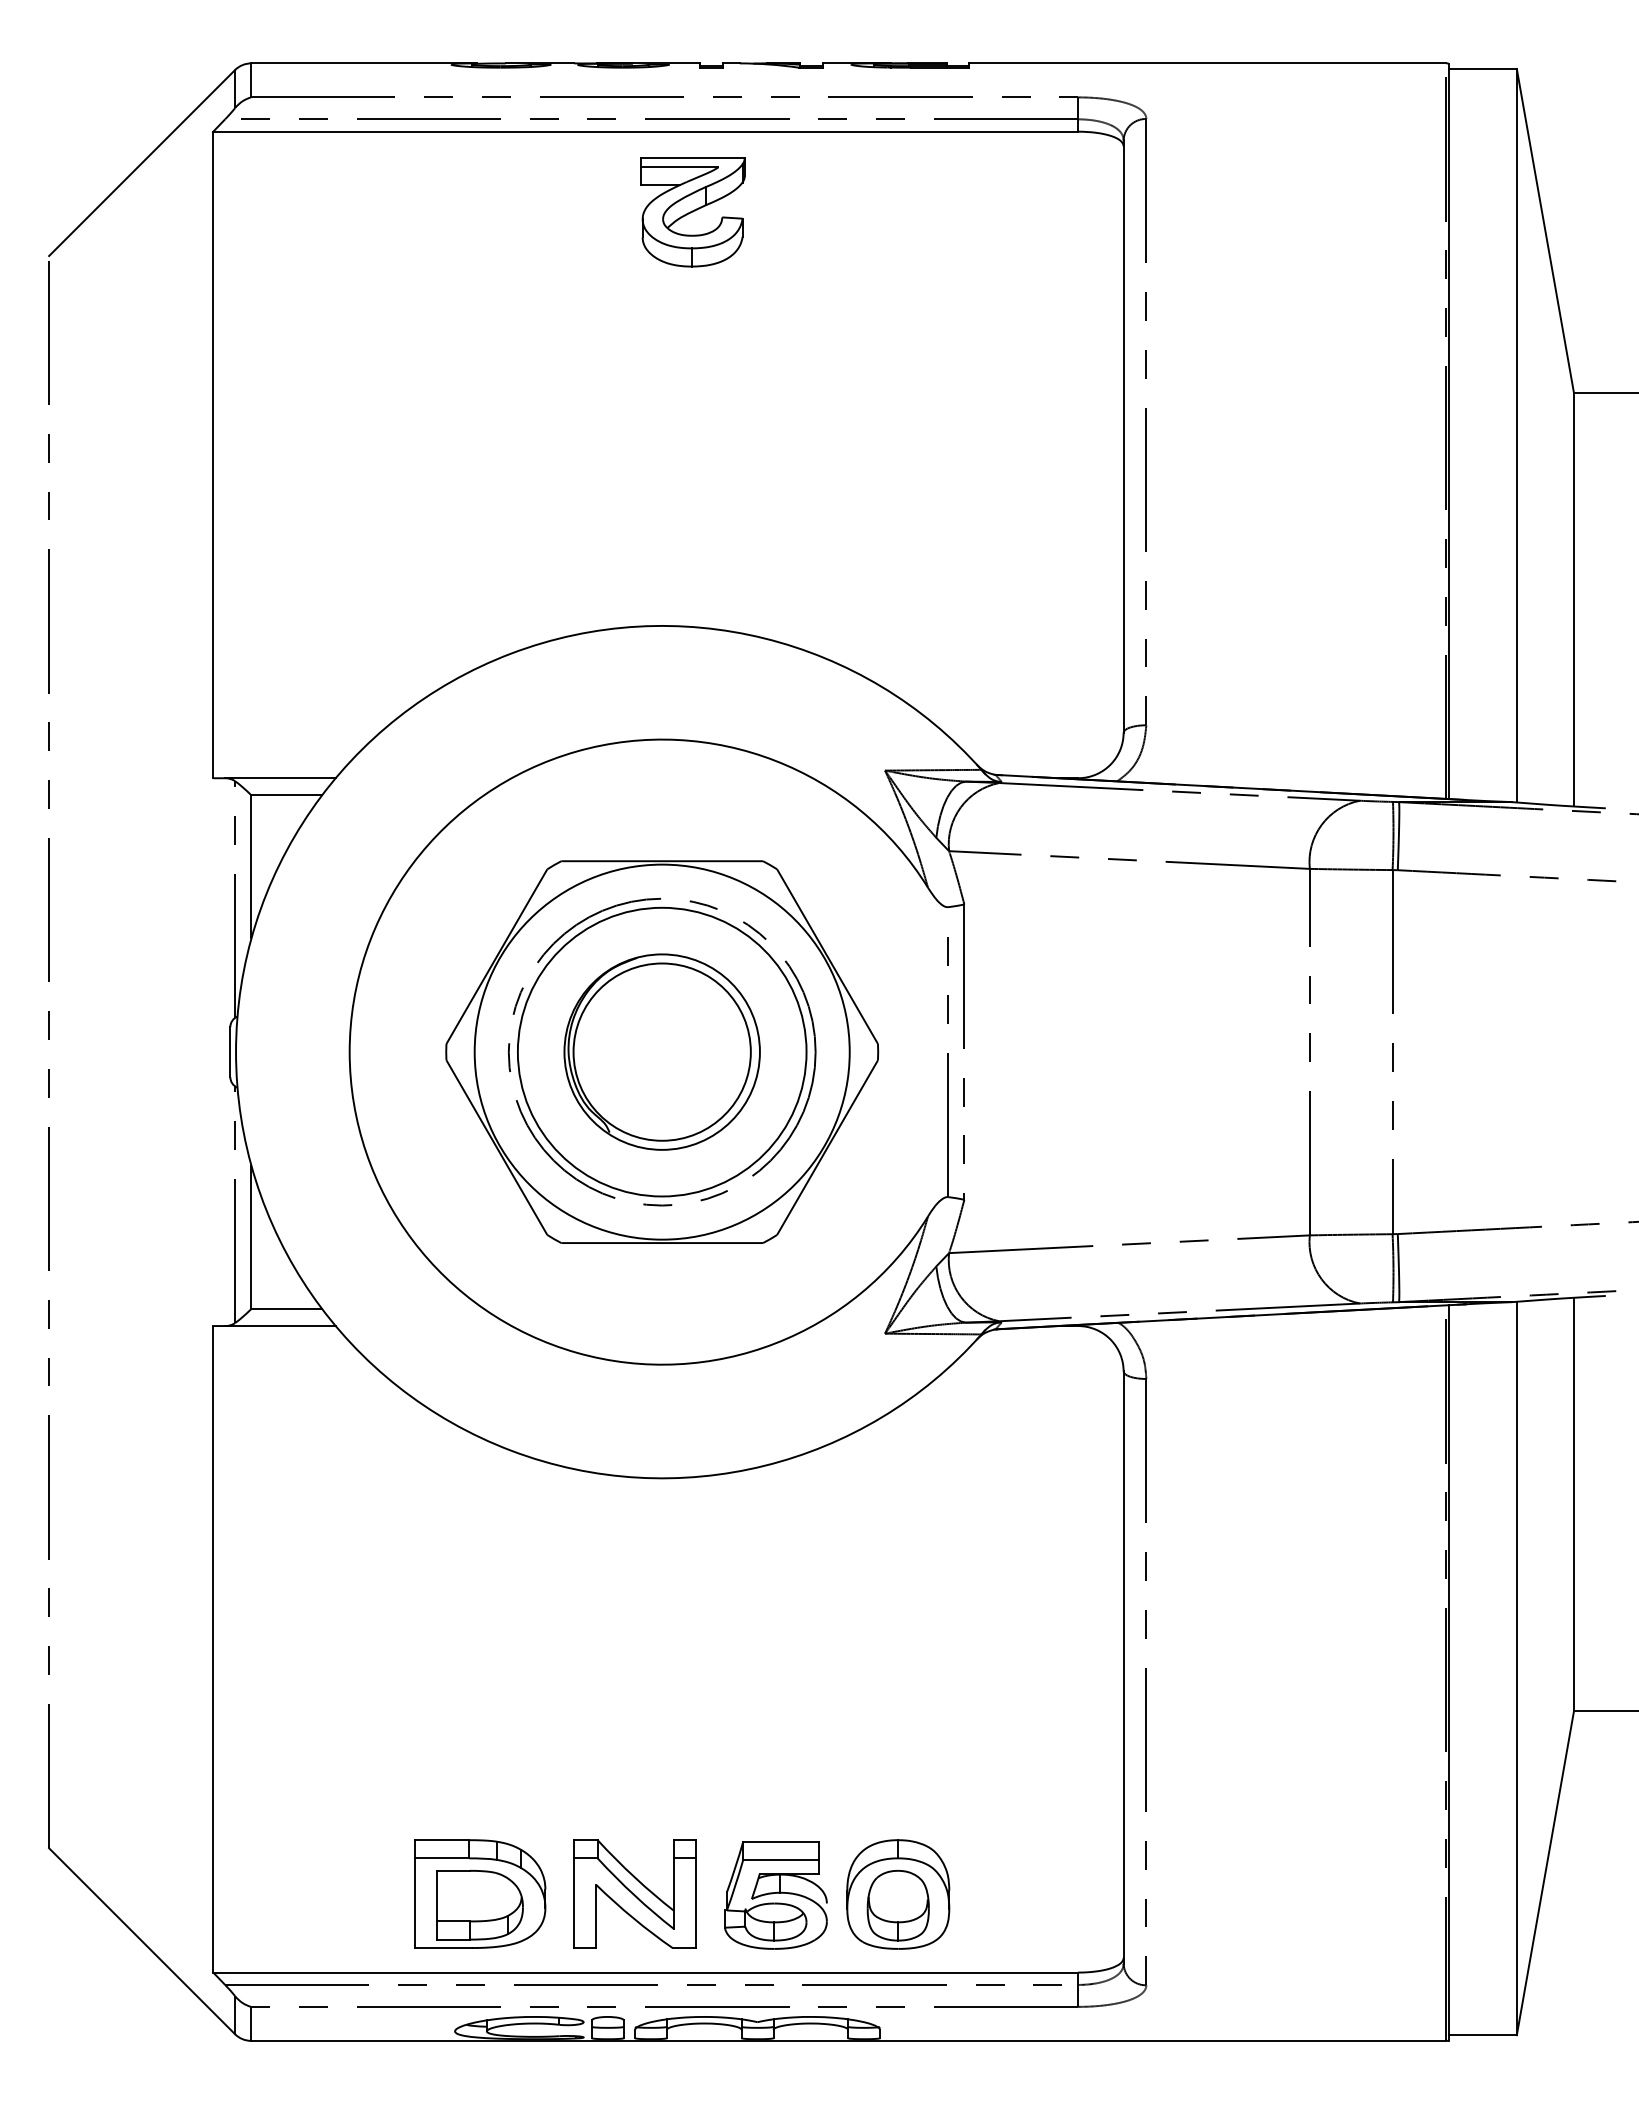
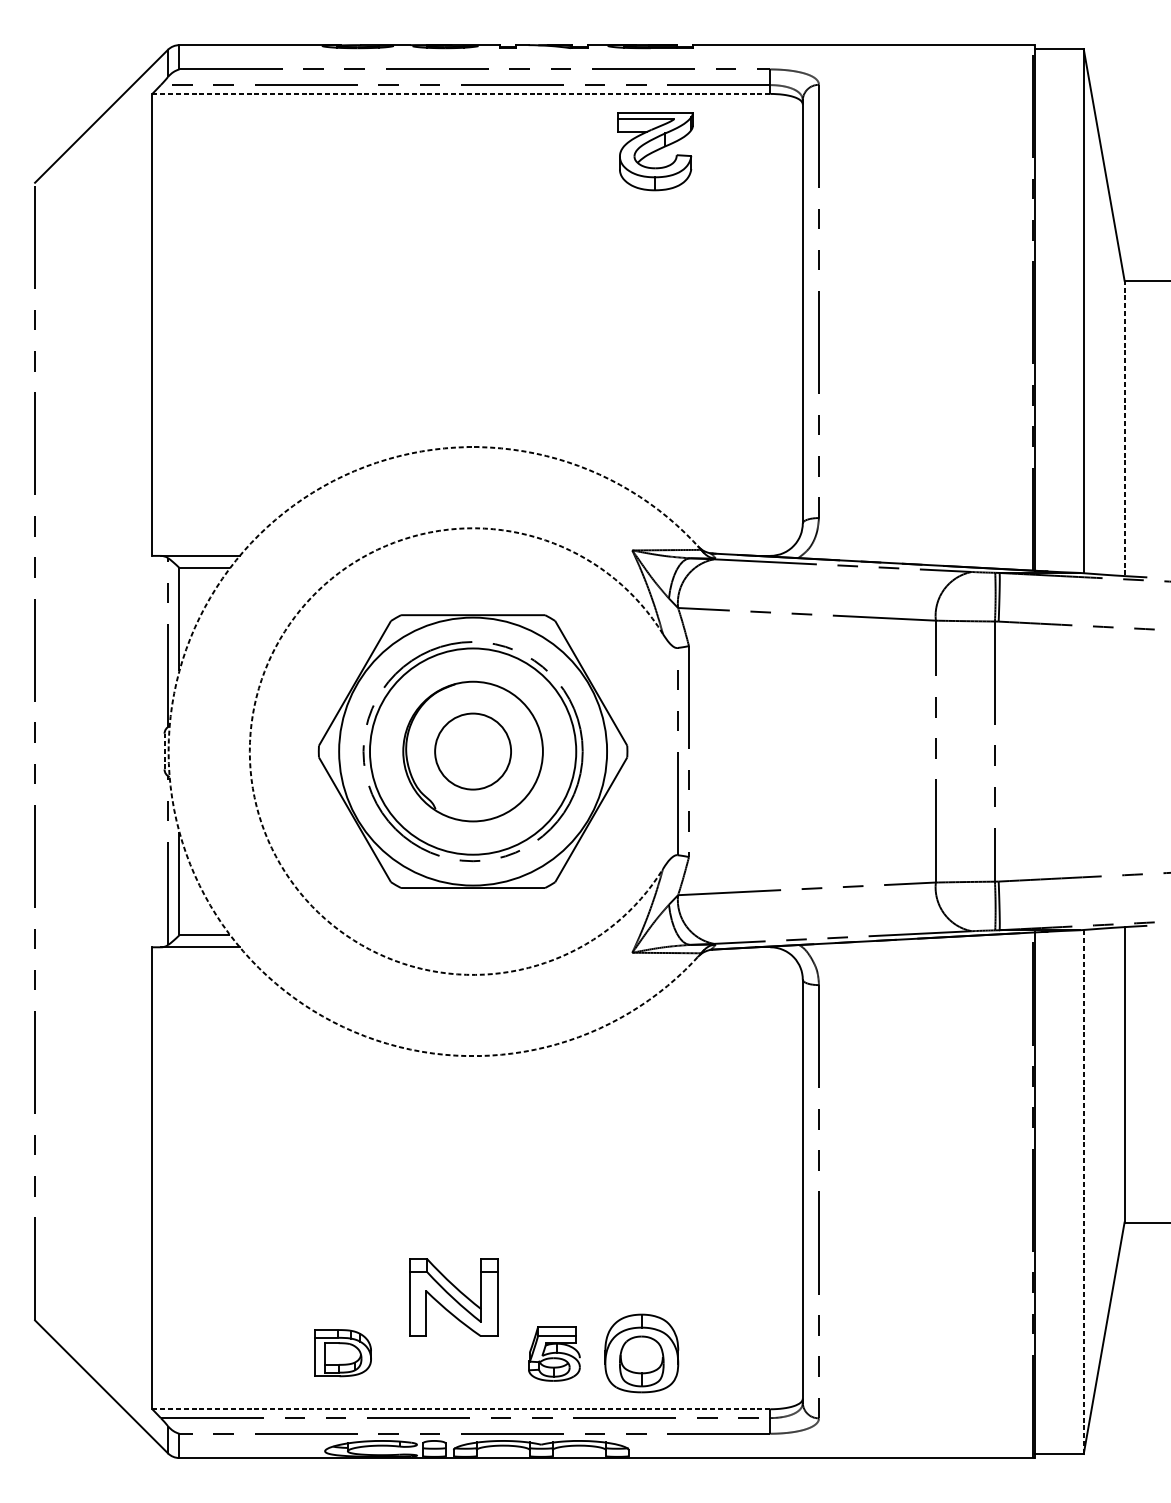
line: (645, 131) -> (461, 93), solid -> dashed
part: (692, 212) -> (655, 151), moved
line: (1573, 598) -> (1124, 427), solid -> dashed
line: (230, 1051) -> (164, 751), solid -> dashed
circle: (661, 1051) -> (472, 751), size x0.6
arc: (236, 1052) -> (168, 751), solid -> dashed
arc: (349, 1052) -> (249, 751), solid -> dashed
line: (1516, 1668) -> (1083, 1191), solid -> dashed
part: (480, 1893) -> (343, 1352), size x0.6
part: (634, 1893) -> (453, 1297), moved
part: (775, 1895) -> (554, 1354), size x0.7
line: (645, 1972) -> (461, 1409), solid -> dashed

